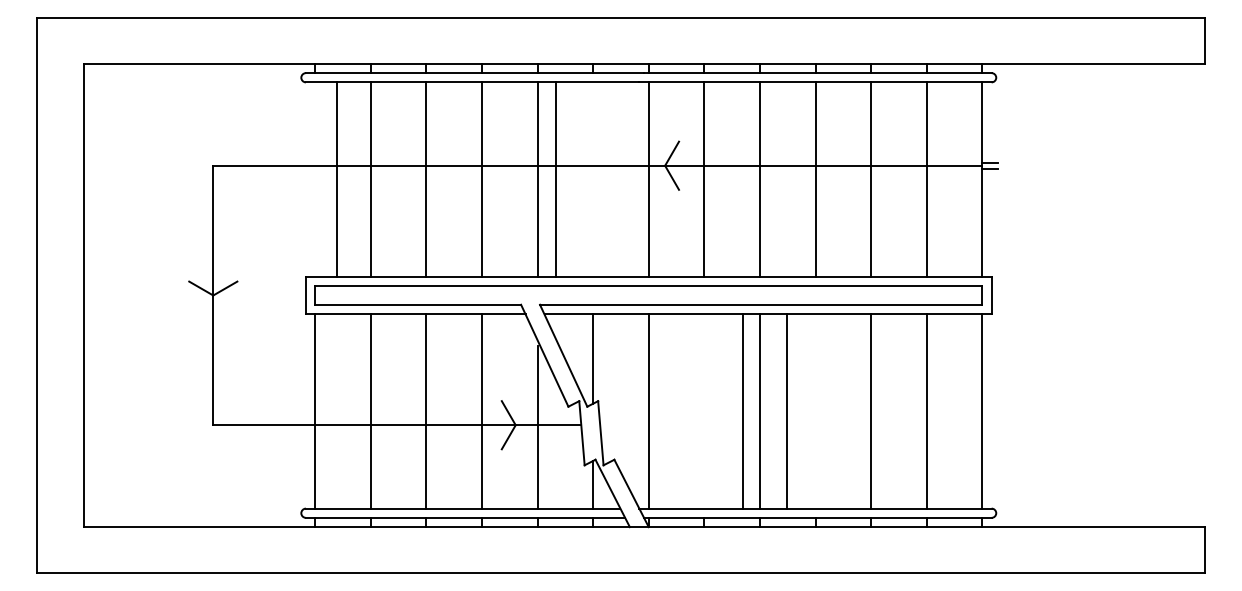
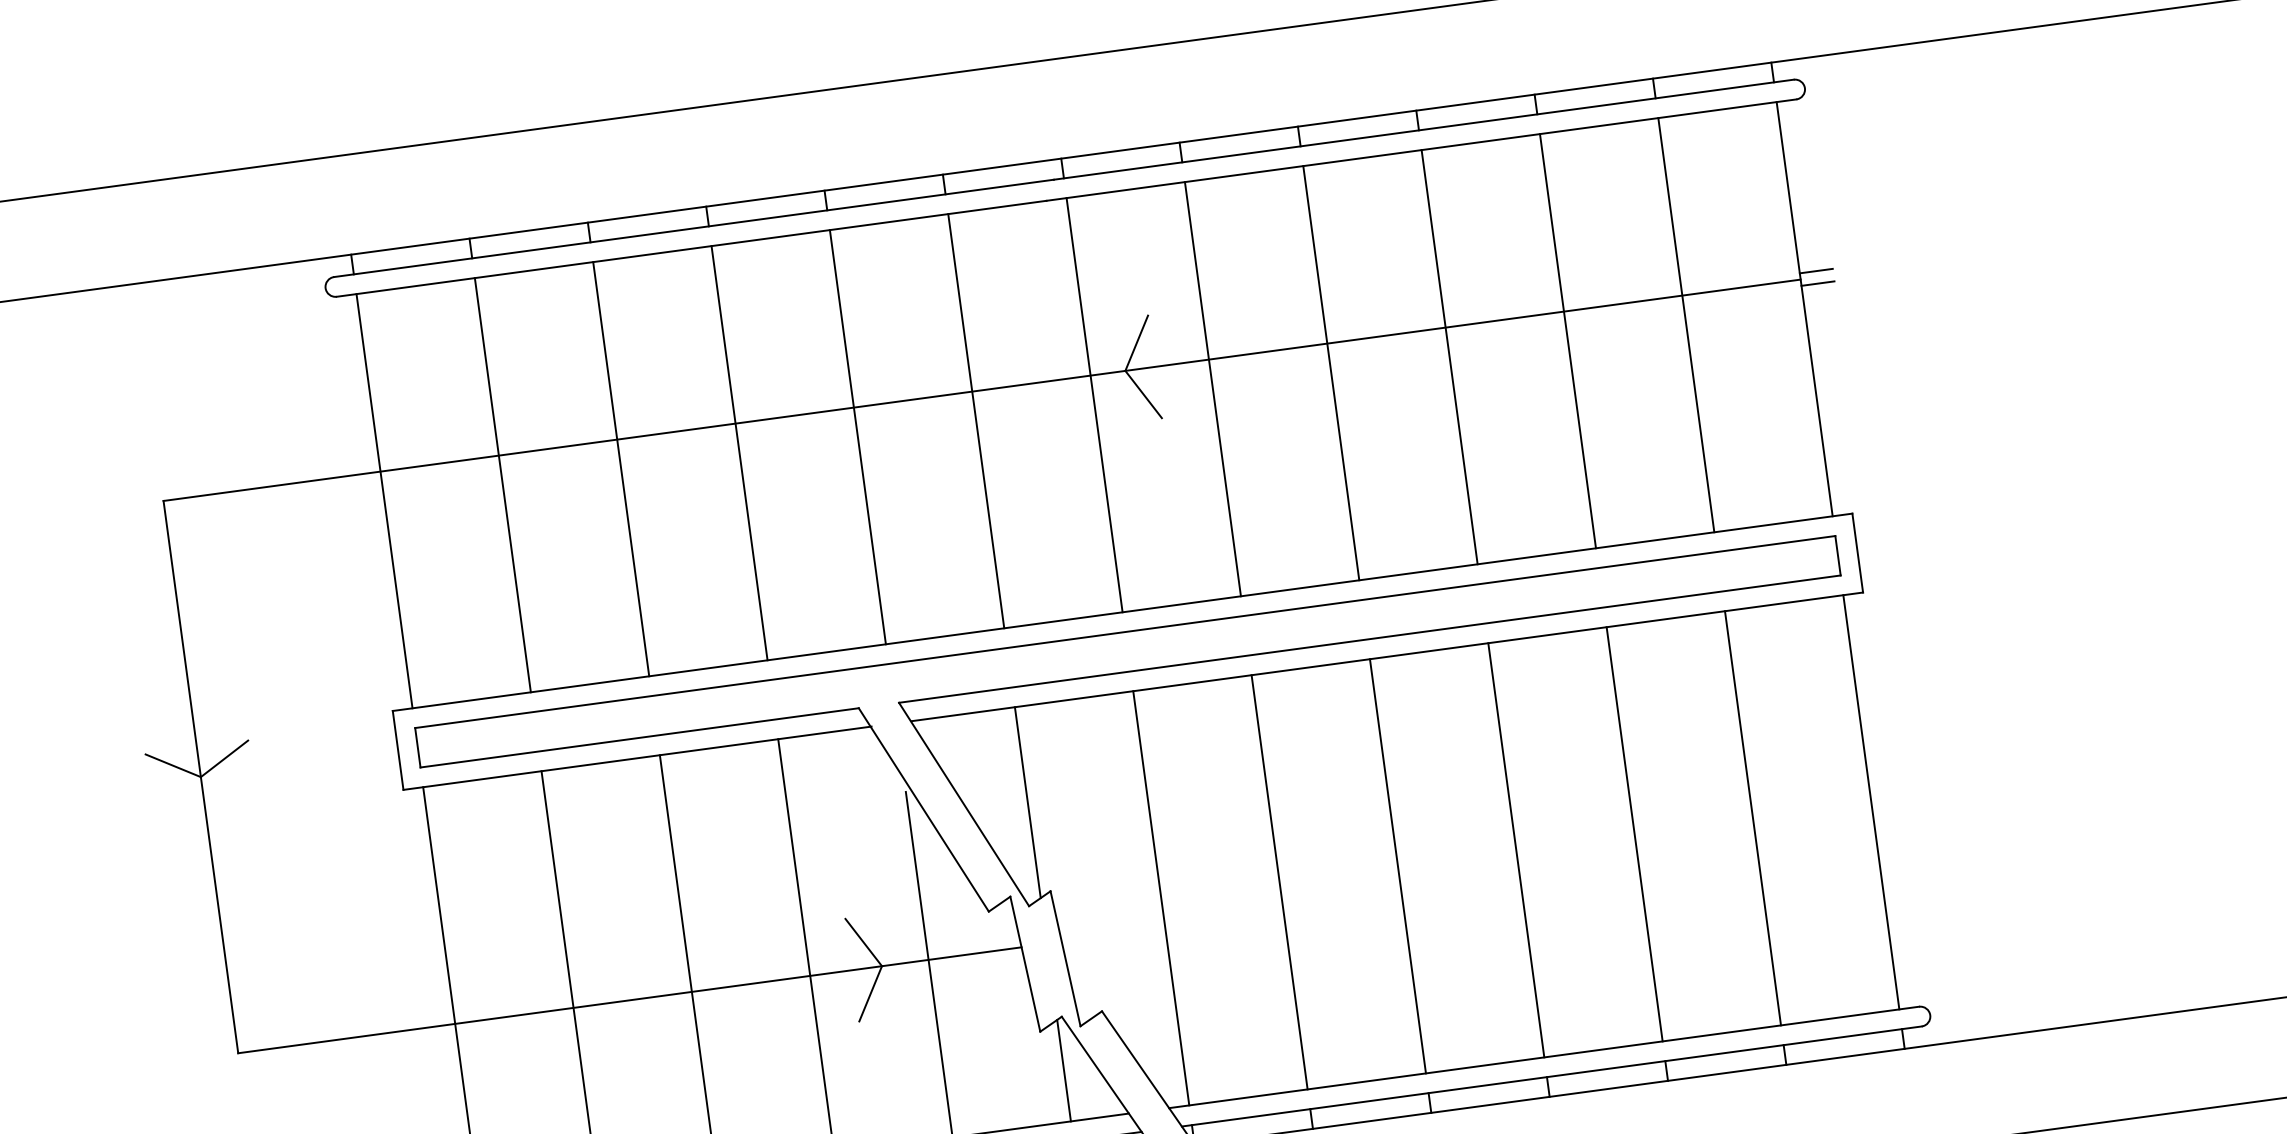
line: (337, 179) -> (385, 500), moved
line: (556, 179) -> (976, 420), moved
line: (743, 411) -> (1279, 882), moved
line: (786, 411) -> (1516, 850), moved

